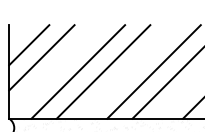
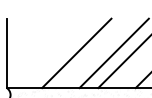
line: (28, 45) -> (21, 33), removed
line: (41, 57) -> (30, 42), removed
line: (77, 72) -> (57, 53), removed

